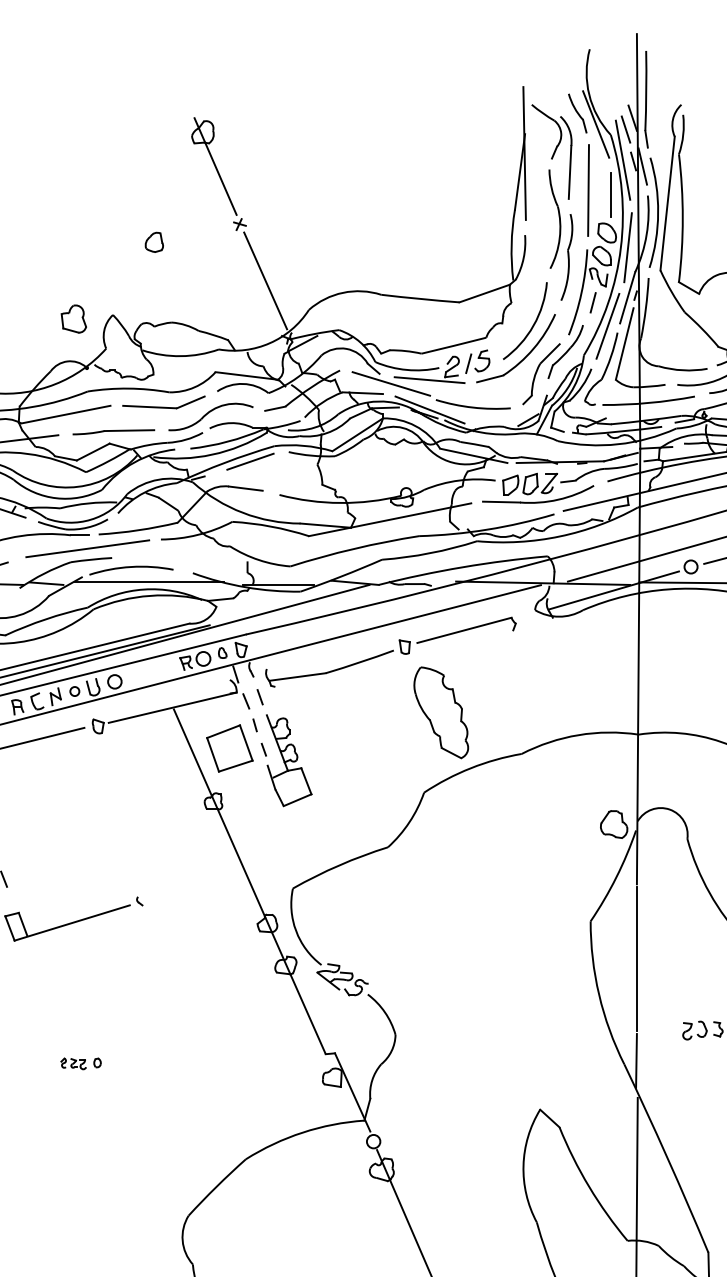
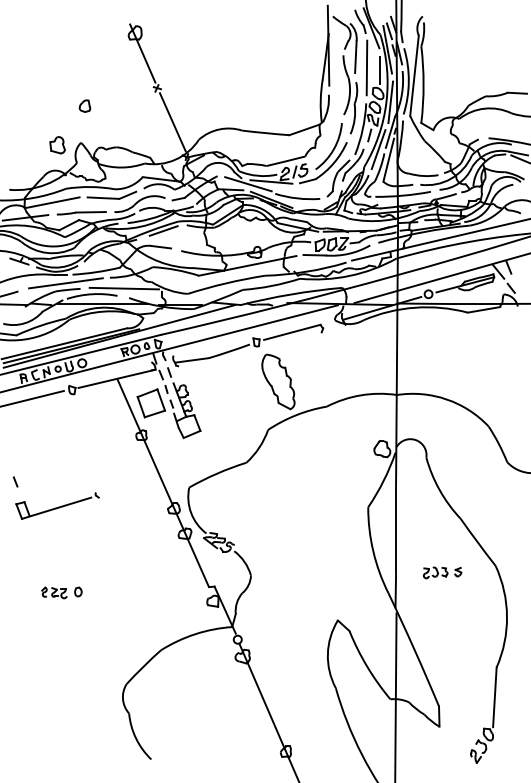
part: (153, 241) -> (84, 105), moved
line: (183, 557) -> (123, 288), added
part: (80, 1063) -> (61, 592), size x1.67

